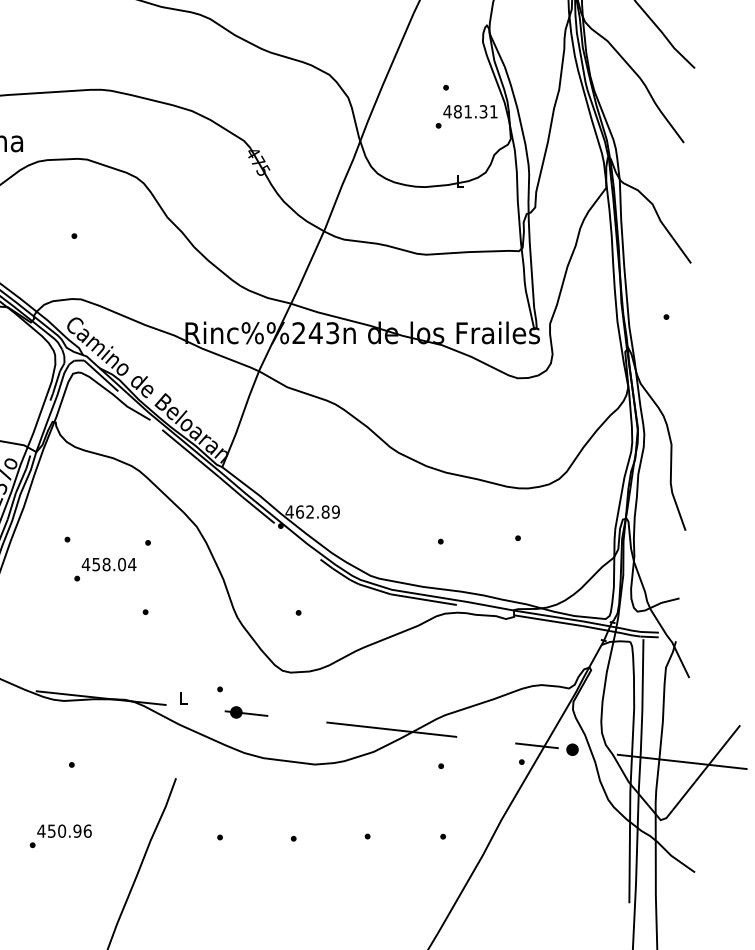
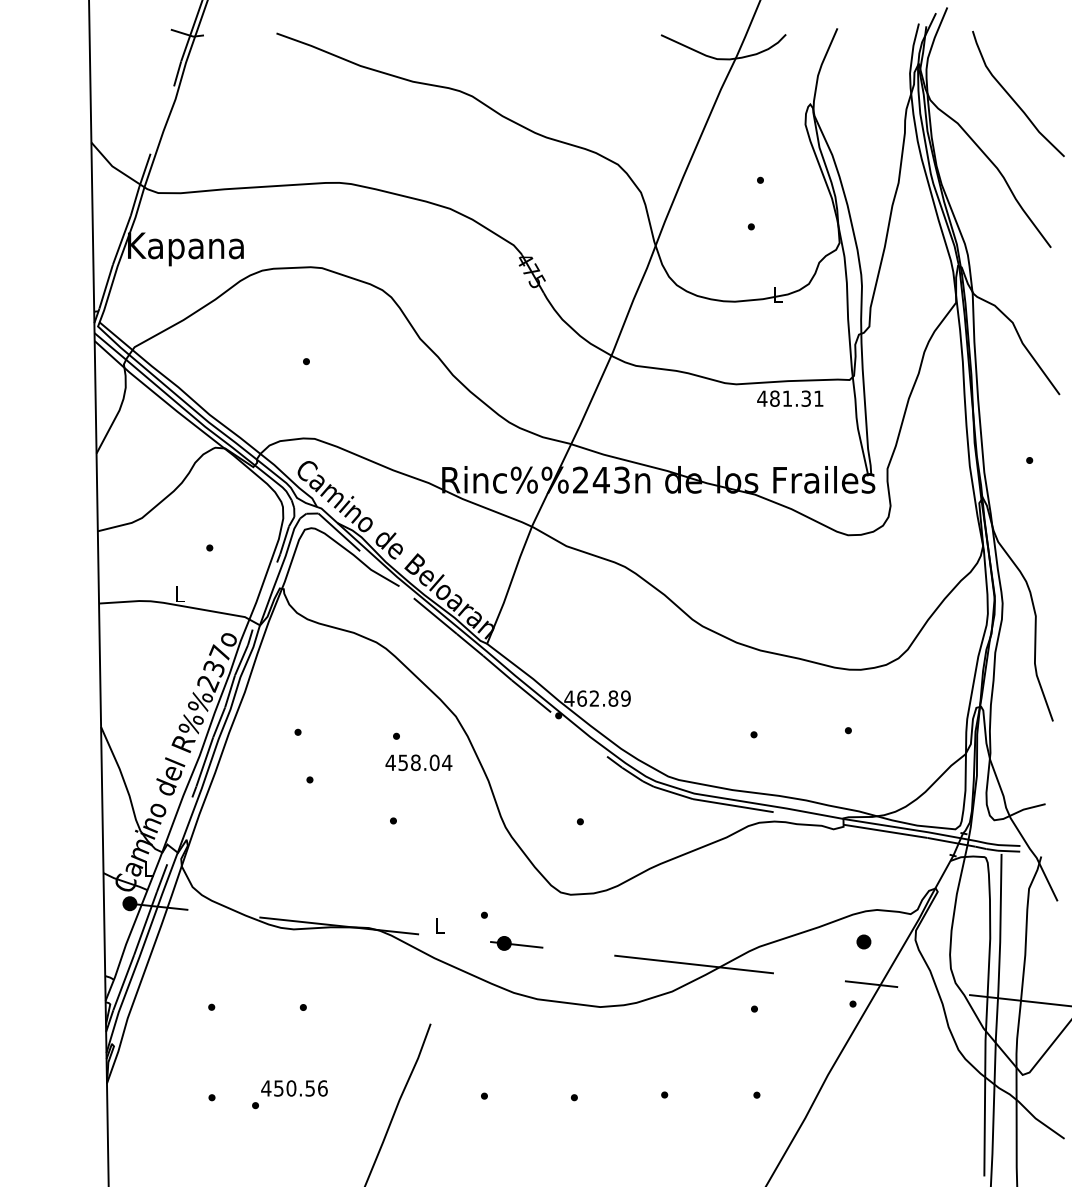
text: (470, 111) -> (790, 398), moved
text: (108, 564) -> (418, 762), moved
part: (572, 749) -> (863, 941), moved
text: (77, 831) -> (310, 1088), 450.96 -> 450.56

